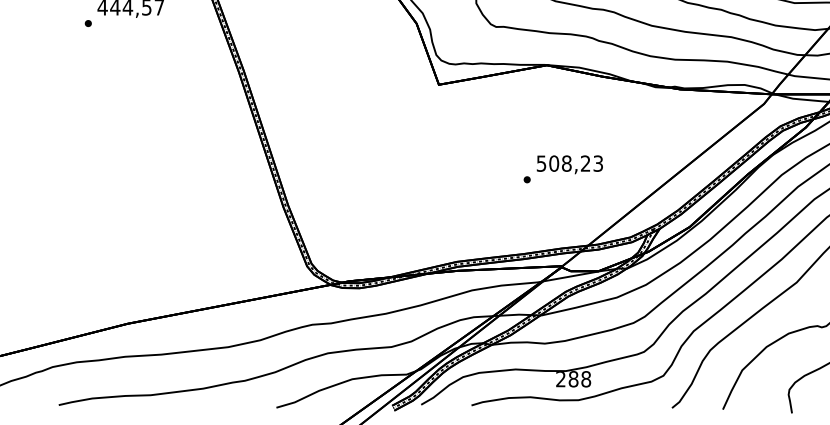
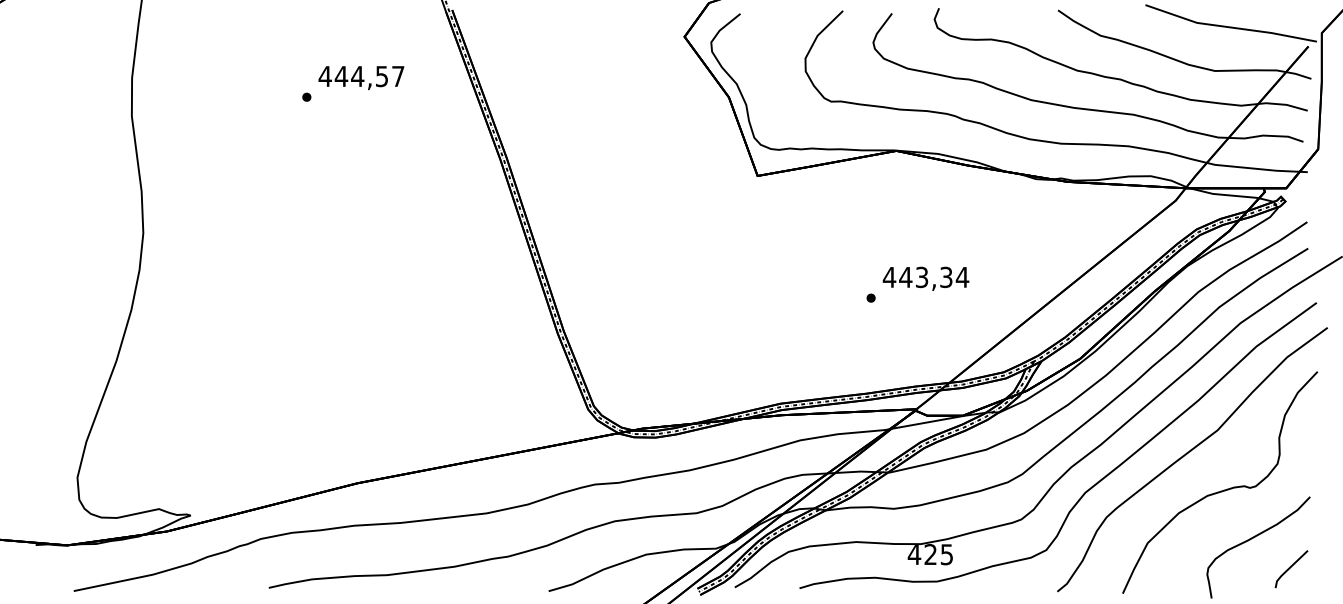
text: (569, 163) -> (925, 277), 508,23 -> 443,34
text: (573, 379) -> (930, 554), 288 -> 425

